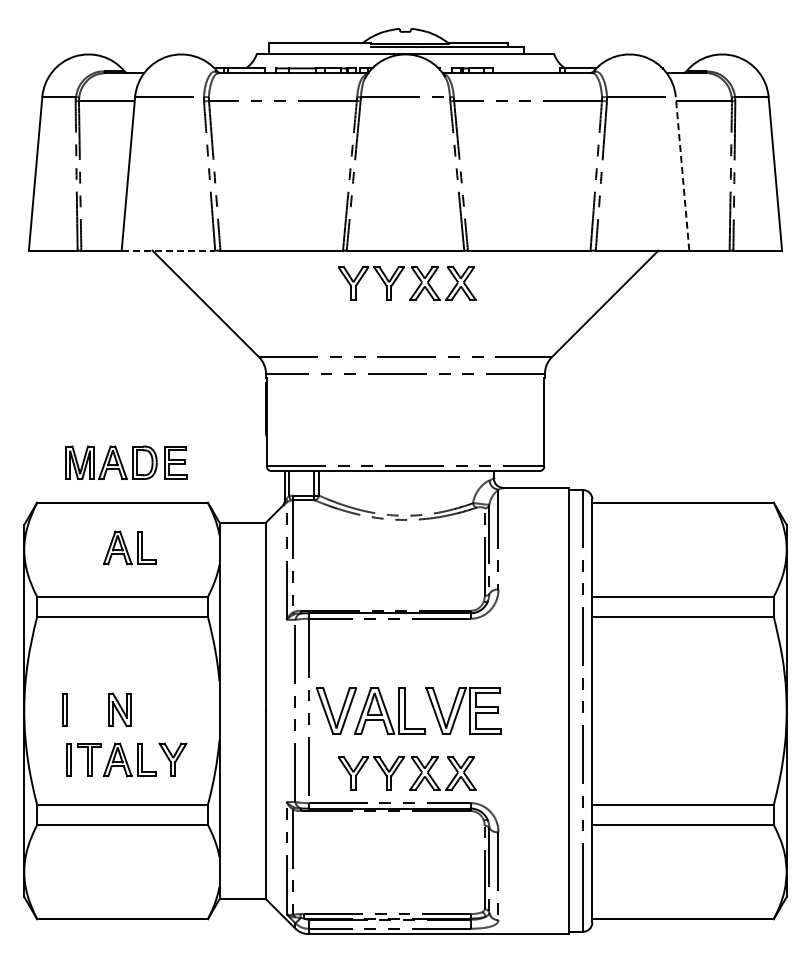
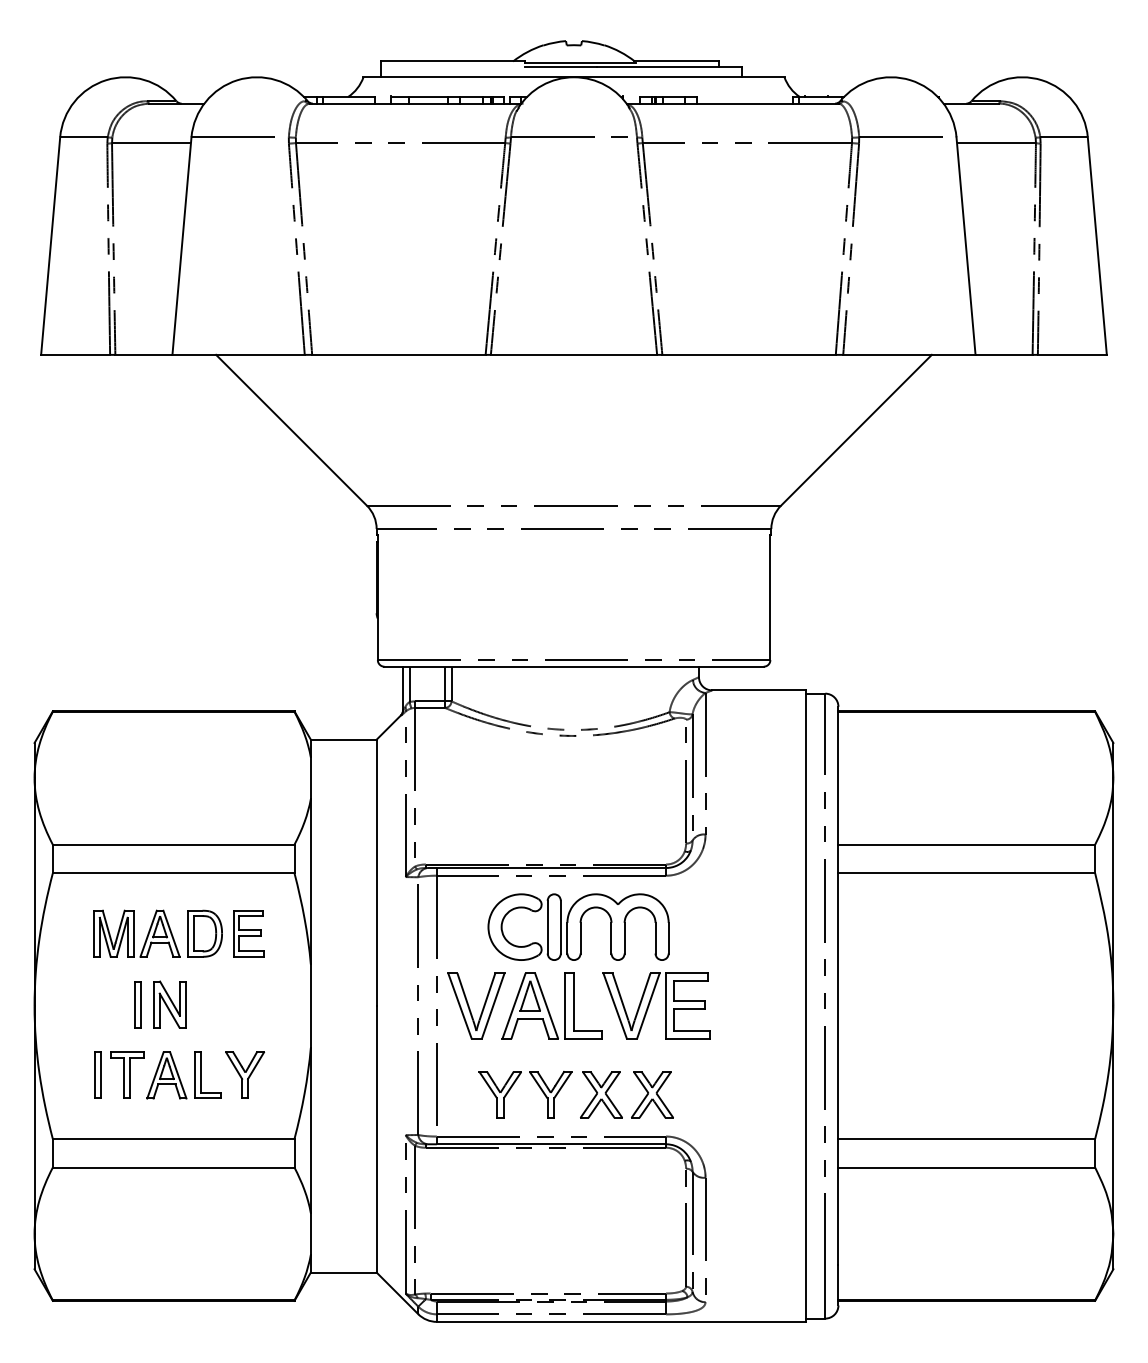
line: (682, 173) -> (965, 245), dashed -> solid
line: (168, 250) -> (238, 354), dashed -> solid
part: (416, 288) -> (589, 408), removed
part: (126, 462) -> (179, 933), moved
part: (129, 547) -> (183, 774), removed
part: (408, 655) -> (578, 927), added
part: (64, 709) -> (136, 1004), moved

